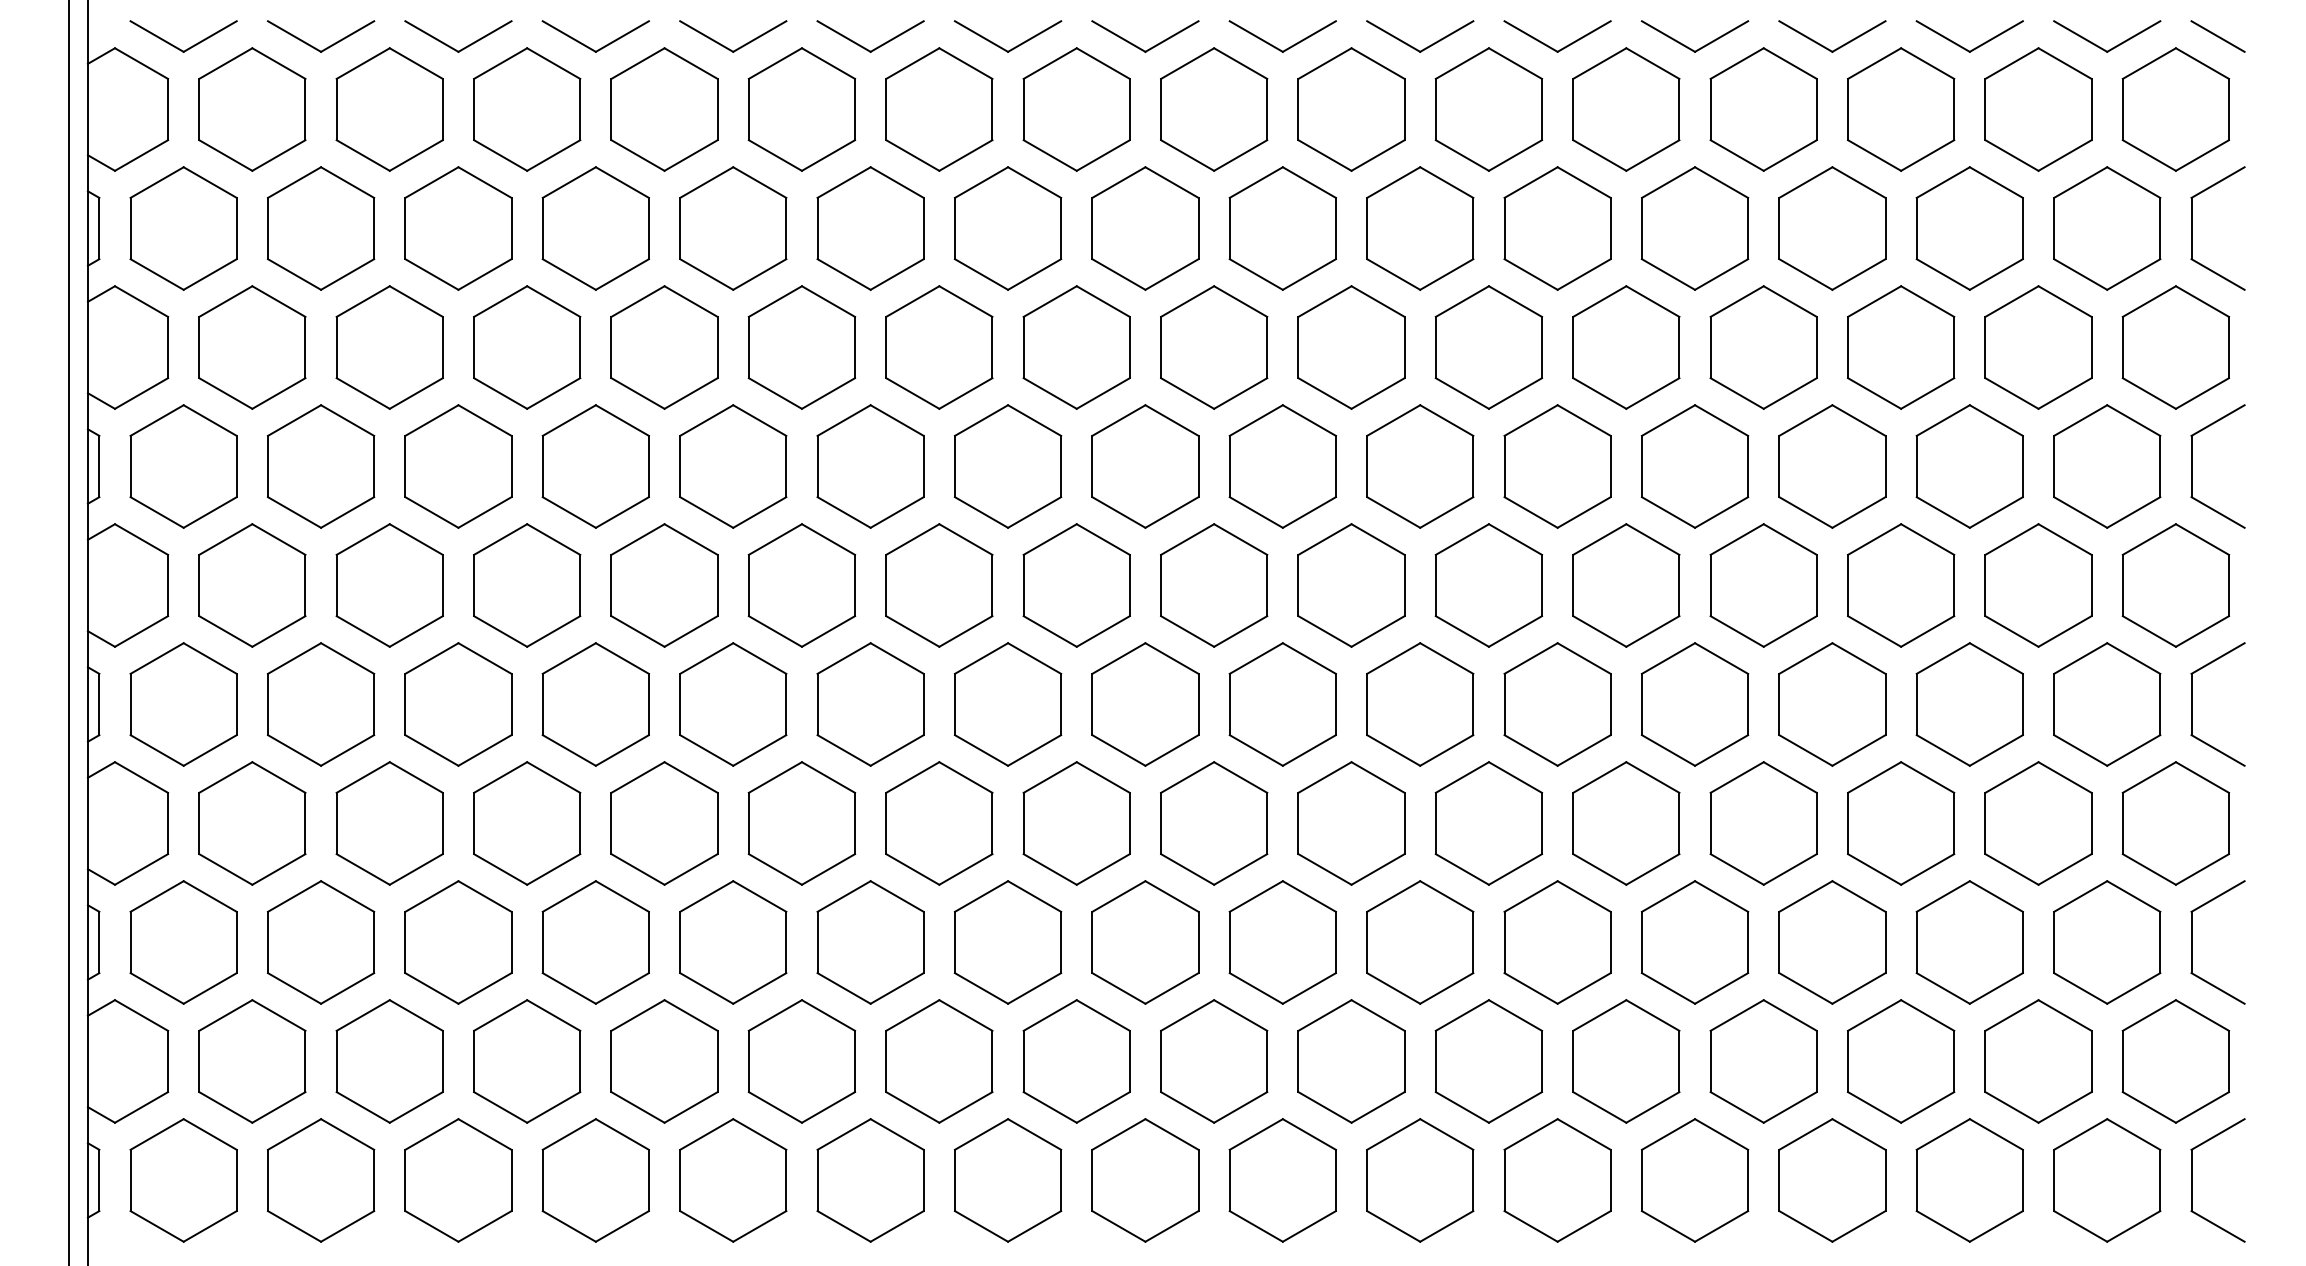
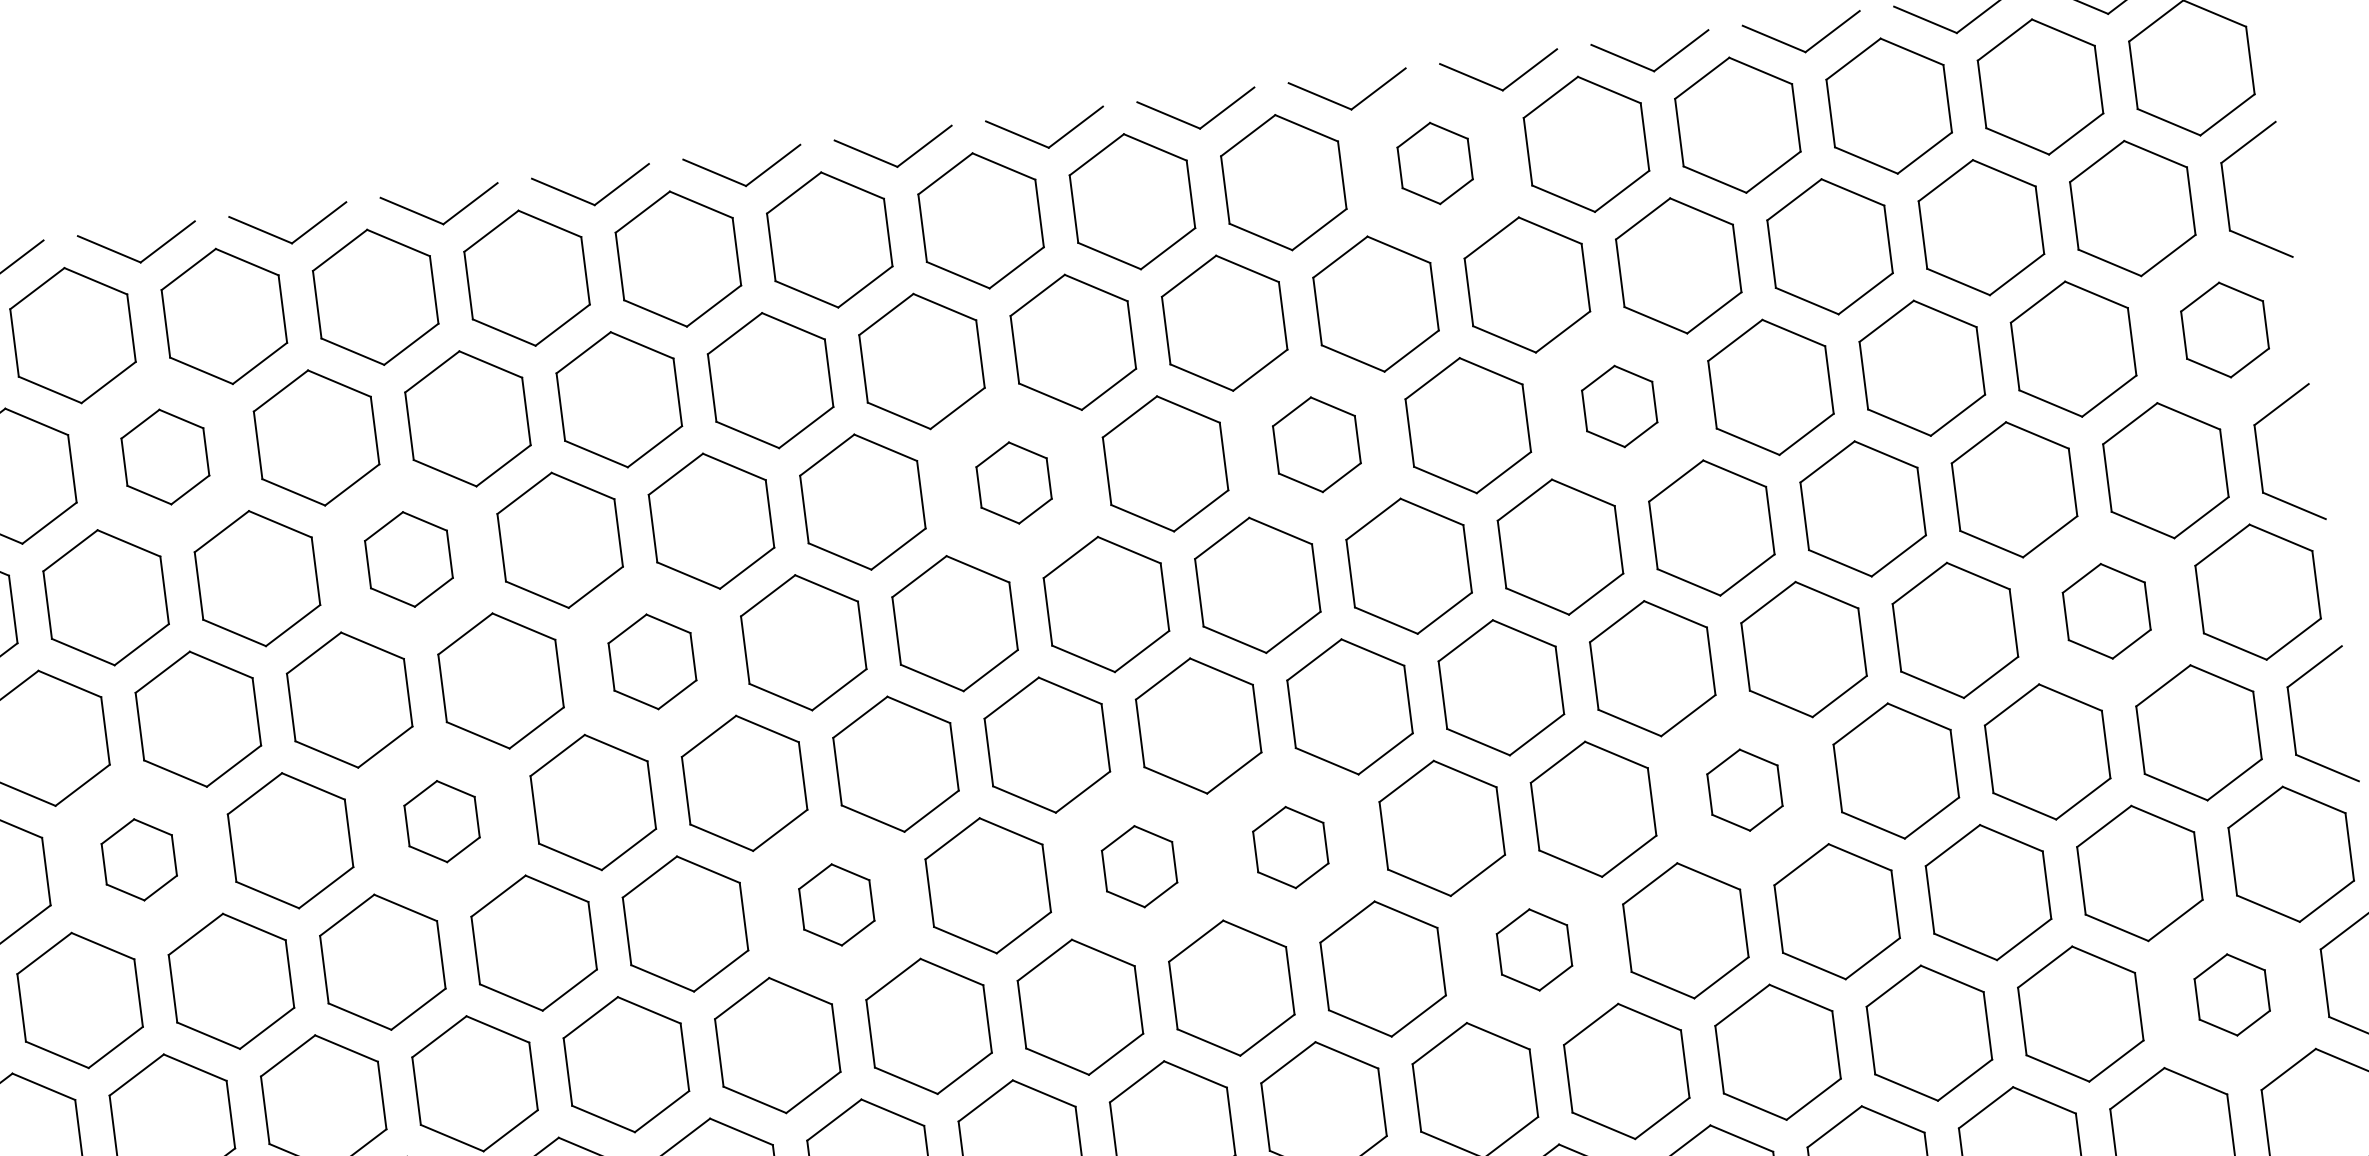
part: (1488, 109) -> (1434, 163), size x0.6
part: (321, 228) -> (165, 456), size x0.7
part: (527, 347) -> (409, 559), size x0.7
part: (1076, 347) -> (1013, 483), size x0.6
part: (1351, 347) -> (1316, 444), size x0.7
part: (1626, 347) -> (1619, 406), size x0.6
part: (2175, 347) -> (2224, 330), size x0.7
part: (733, 466) -> (652, 661), size x0.7
part: (252, 585) -> (139, 859), size x0.6
part: (527, 585) -> (442, 821), size x0.6
part: (2038, 585) -> (2106, 611), size x0.7
part: (870, 704) -> (836, 904), size x0.6
part: (1145, 704) -> (1139, 866), size x0.6
part: (1282, 704) -> (1290, 847), size x0.6
part: (1694, 704) -> (1744, 790), size x0.6
part: (1488, 823) -> (1534, 950), size x0.6
part: (2107, 942) -> (2232, 994), size x0.6

